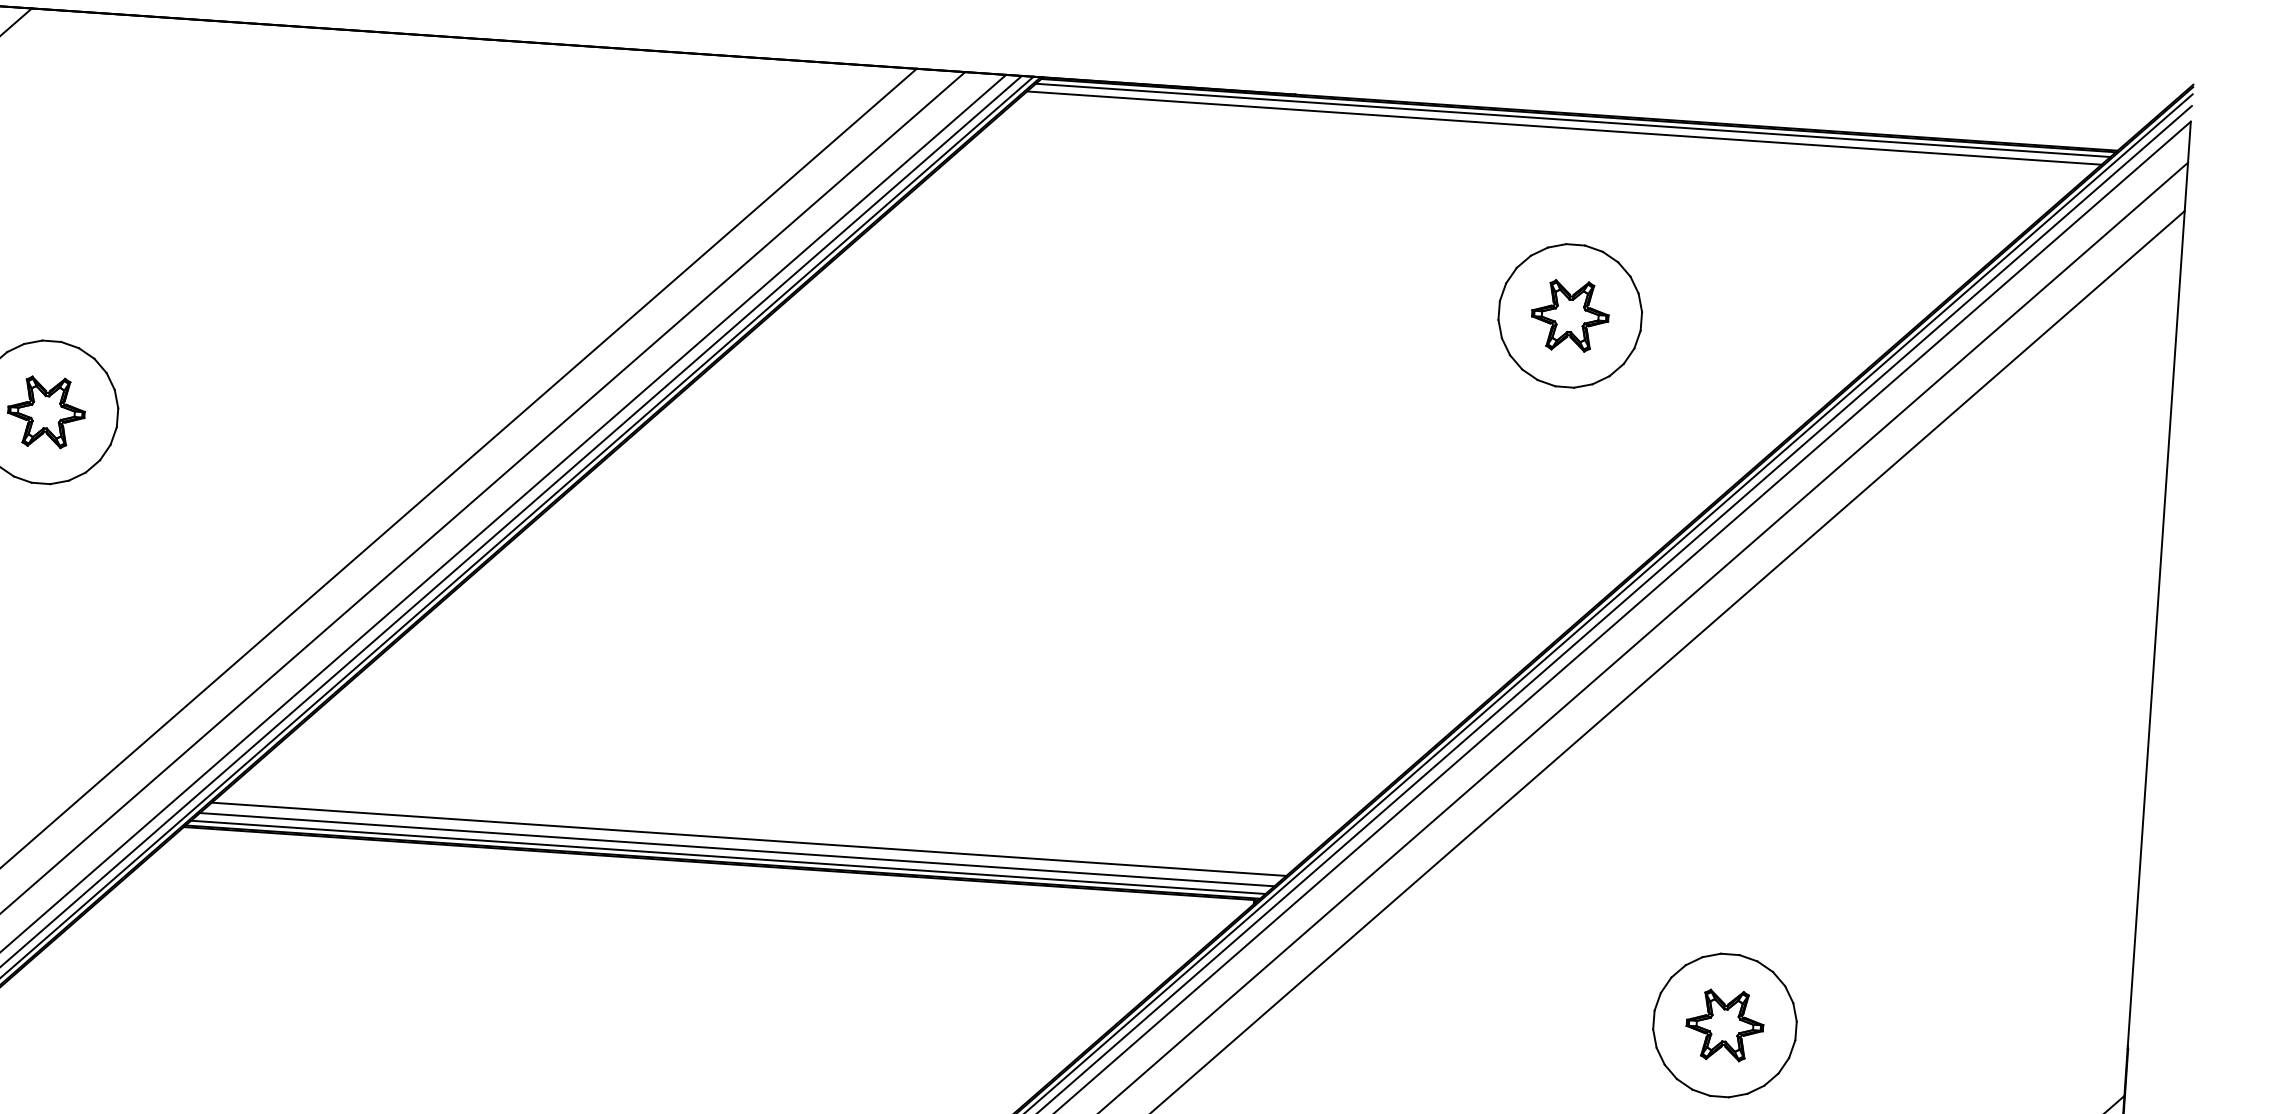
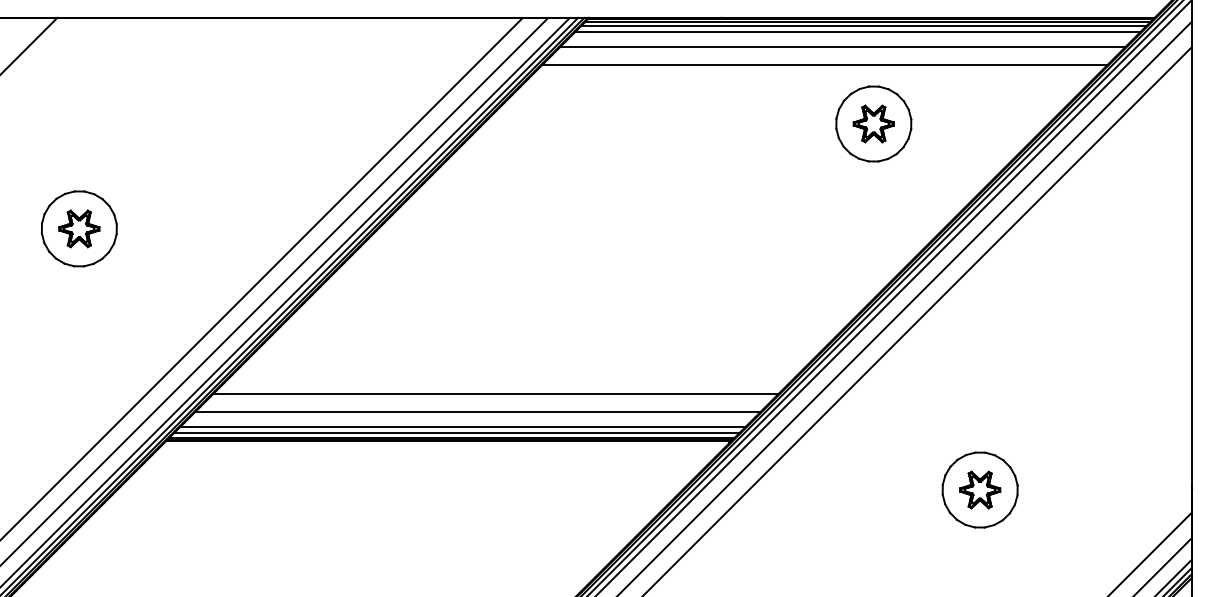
line: (1551, 137) -> (857, 31), added
line: (1520, 164) -> (842, 46), added
line: (1484, 196) -> (824, 64), added
line: (816, 781) -> (495, 394), added
line: (779, 812) -> (477, 412), added

